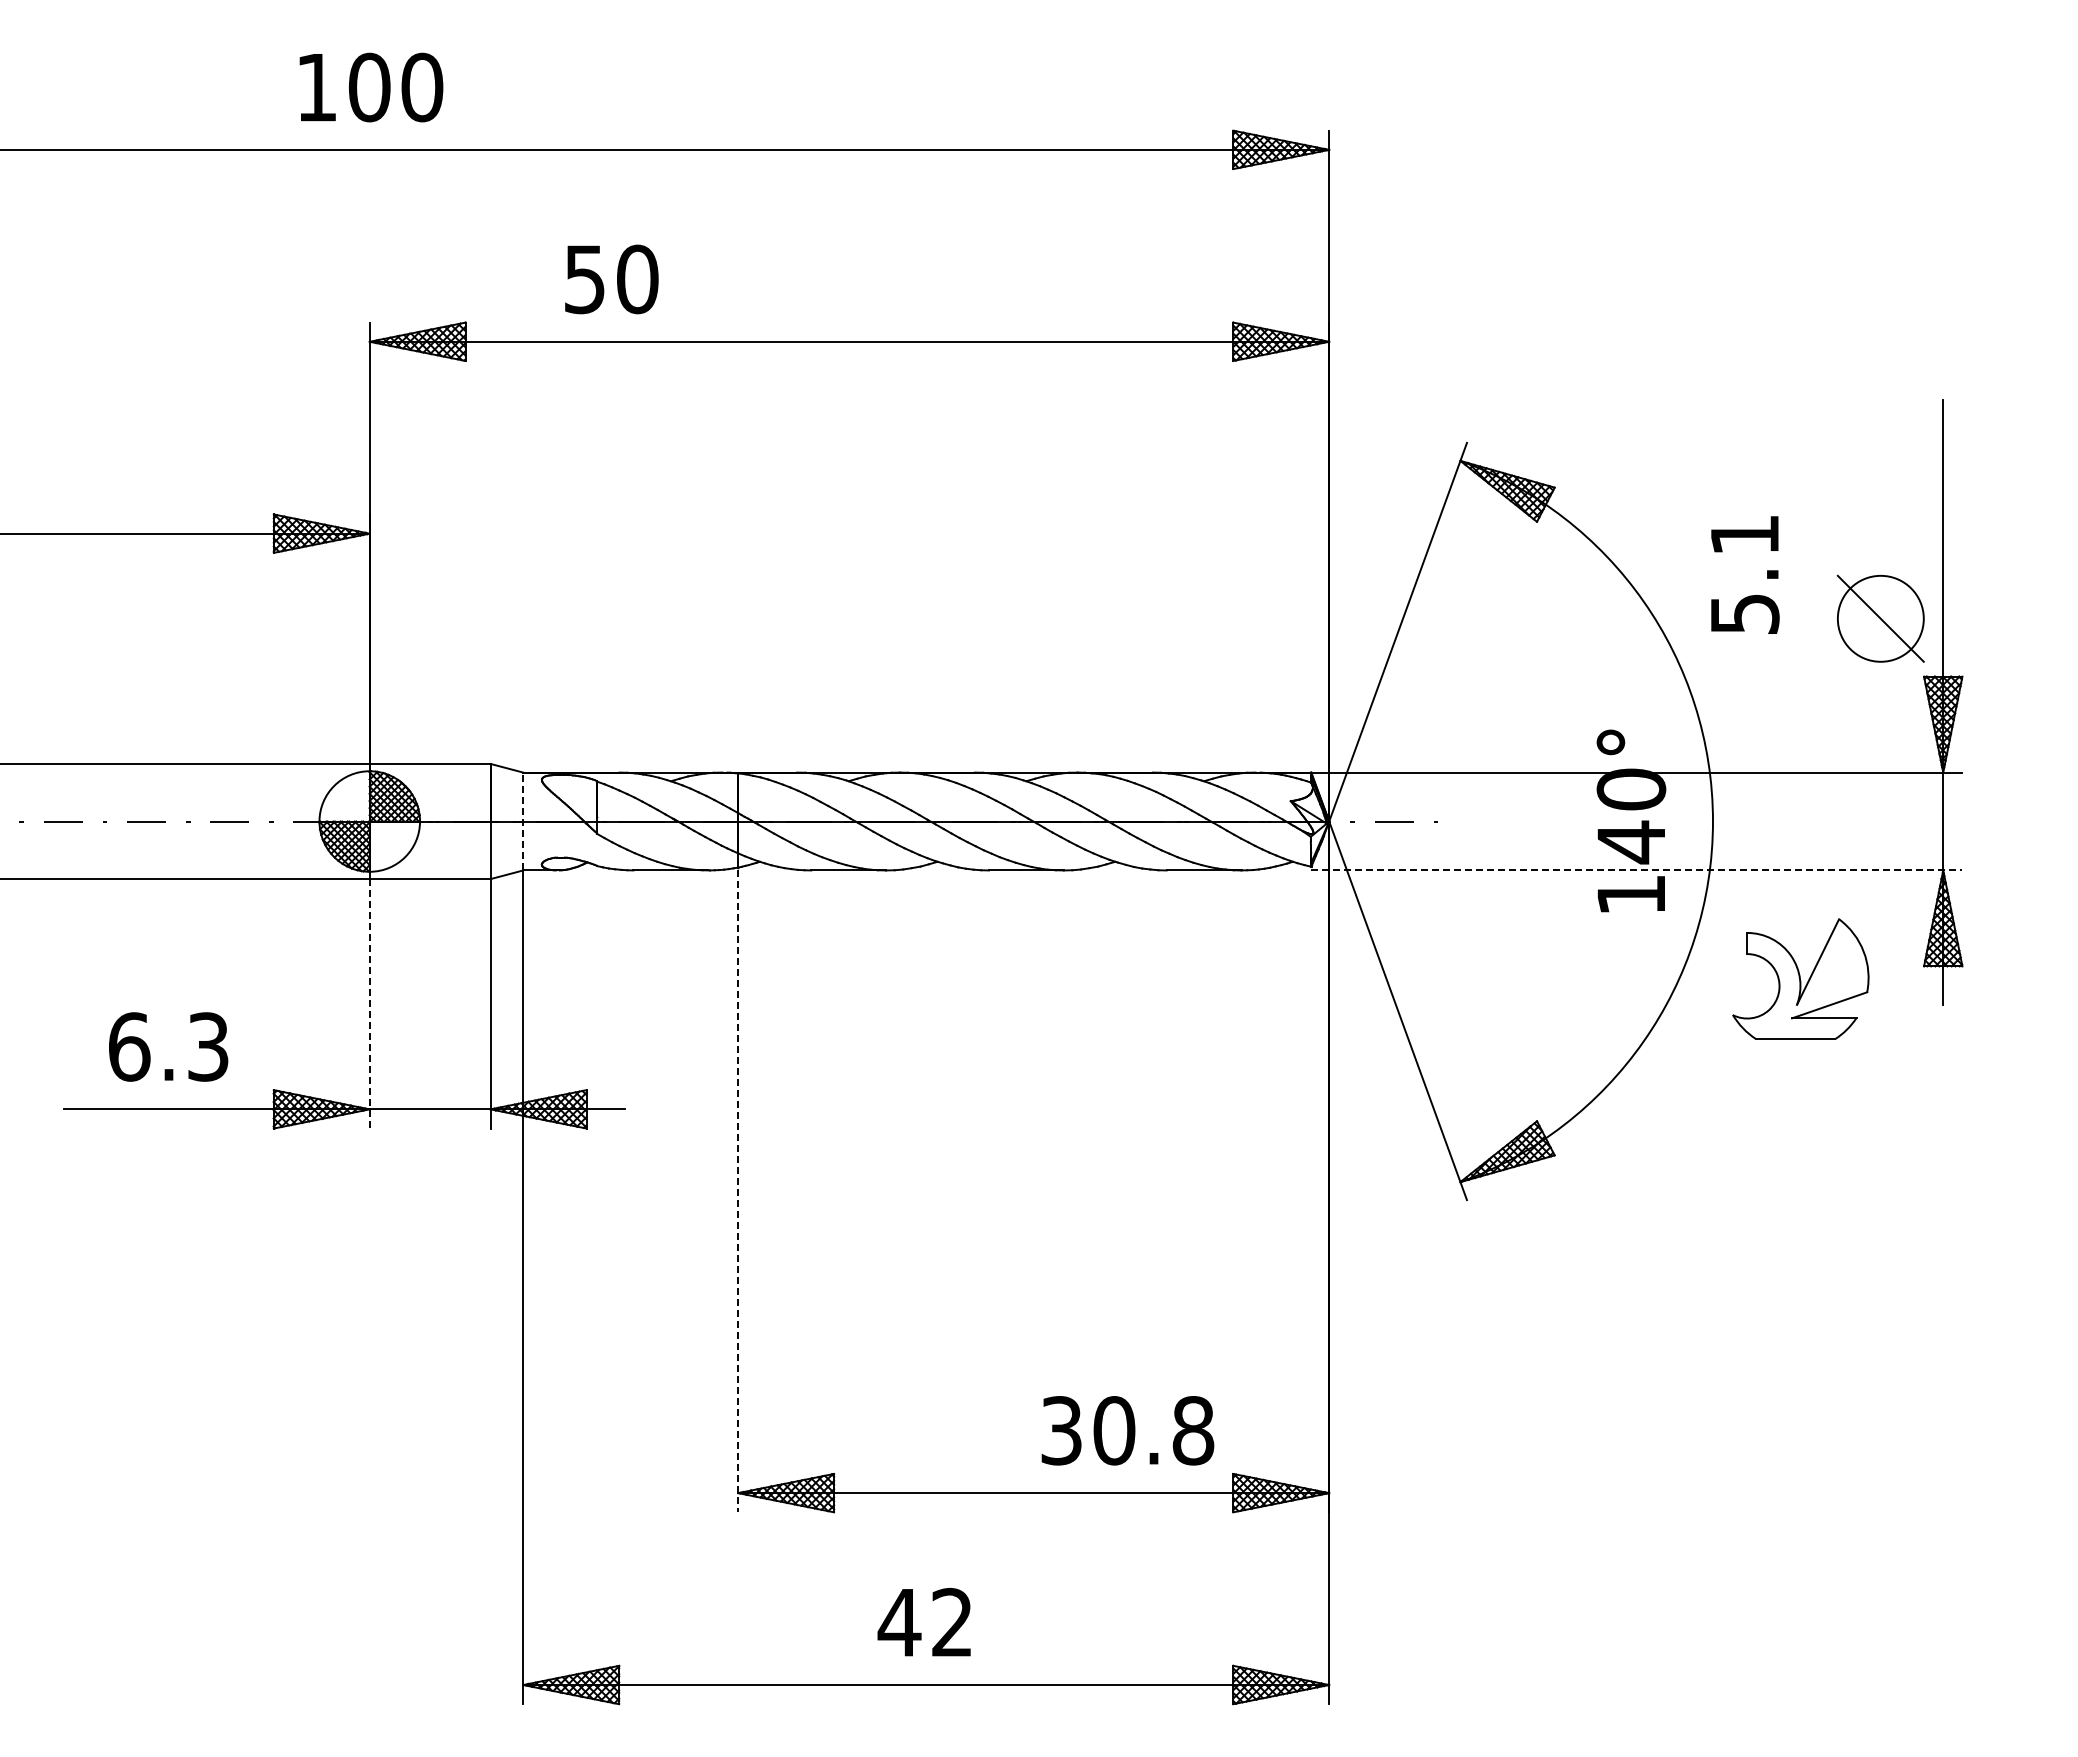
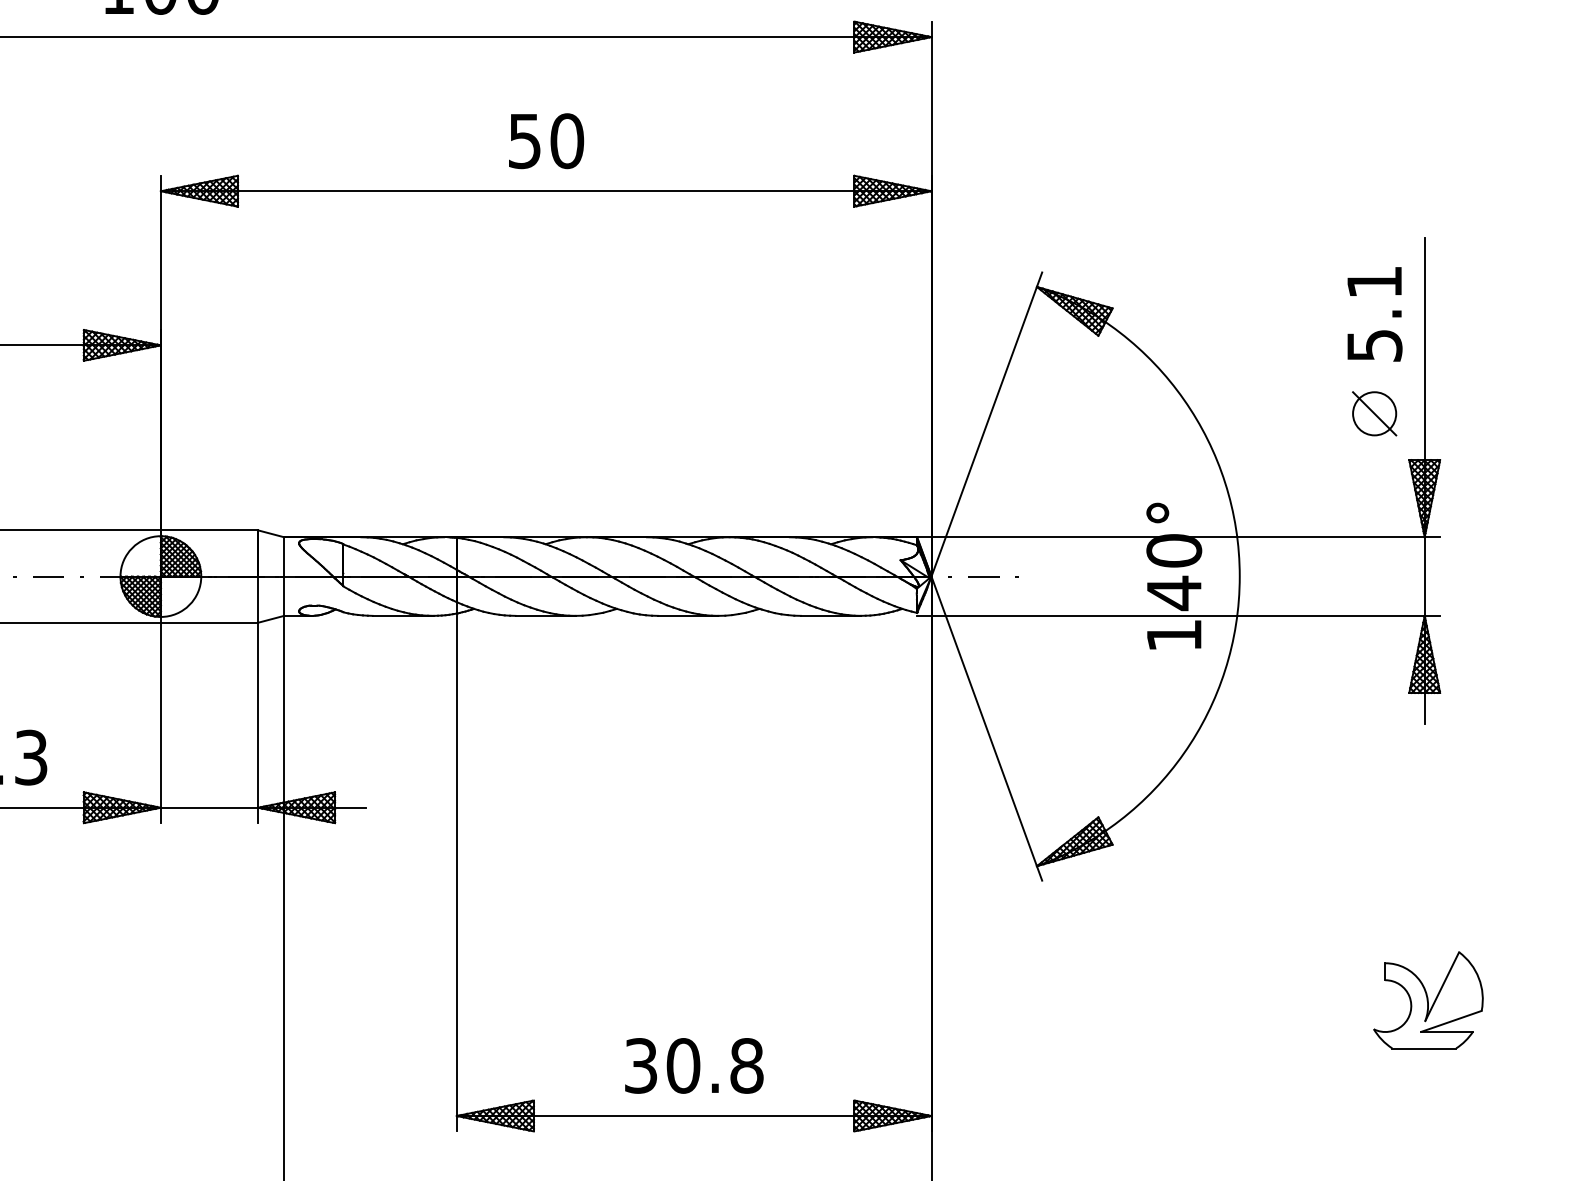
text: (611, 279) -> (546, 141), moved
text: (1745, 574) -> (1375, 313), moved
part: (1880, 618) -> (1374, 413), size x0.62
line: (523, 821) -> (284, 576), dashed -> solid
line: (1636, 870) -> (1178, 615), dashed -> solid
part: (1800, 978) -> (1428, 999), moved
line: (369, 1003) -> (160, 722), dashed -> solid
line: (738, 1191) -> (457, 873), dashed -> solid
text: (1127, 1430) -> (694, 1065), moved

